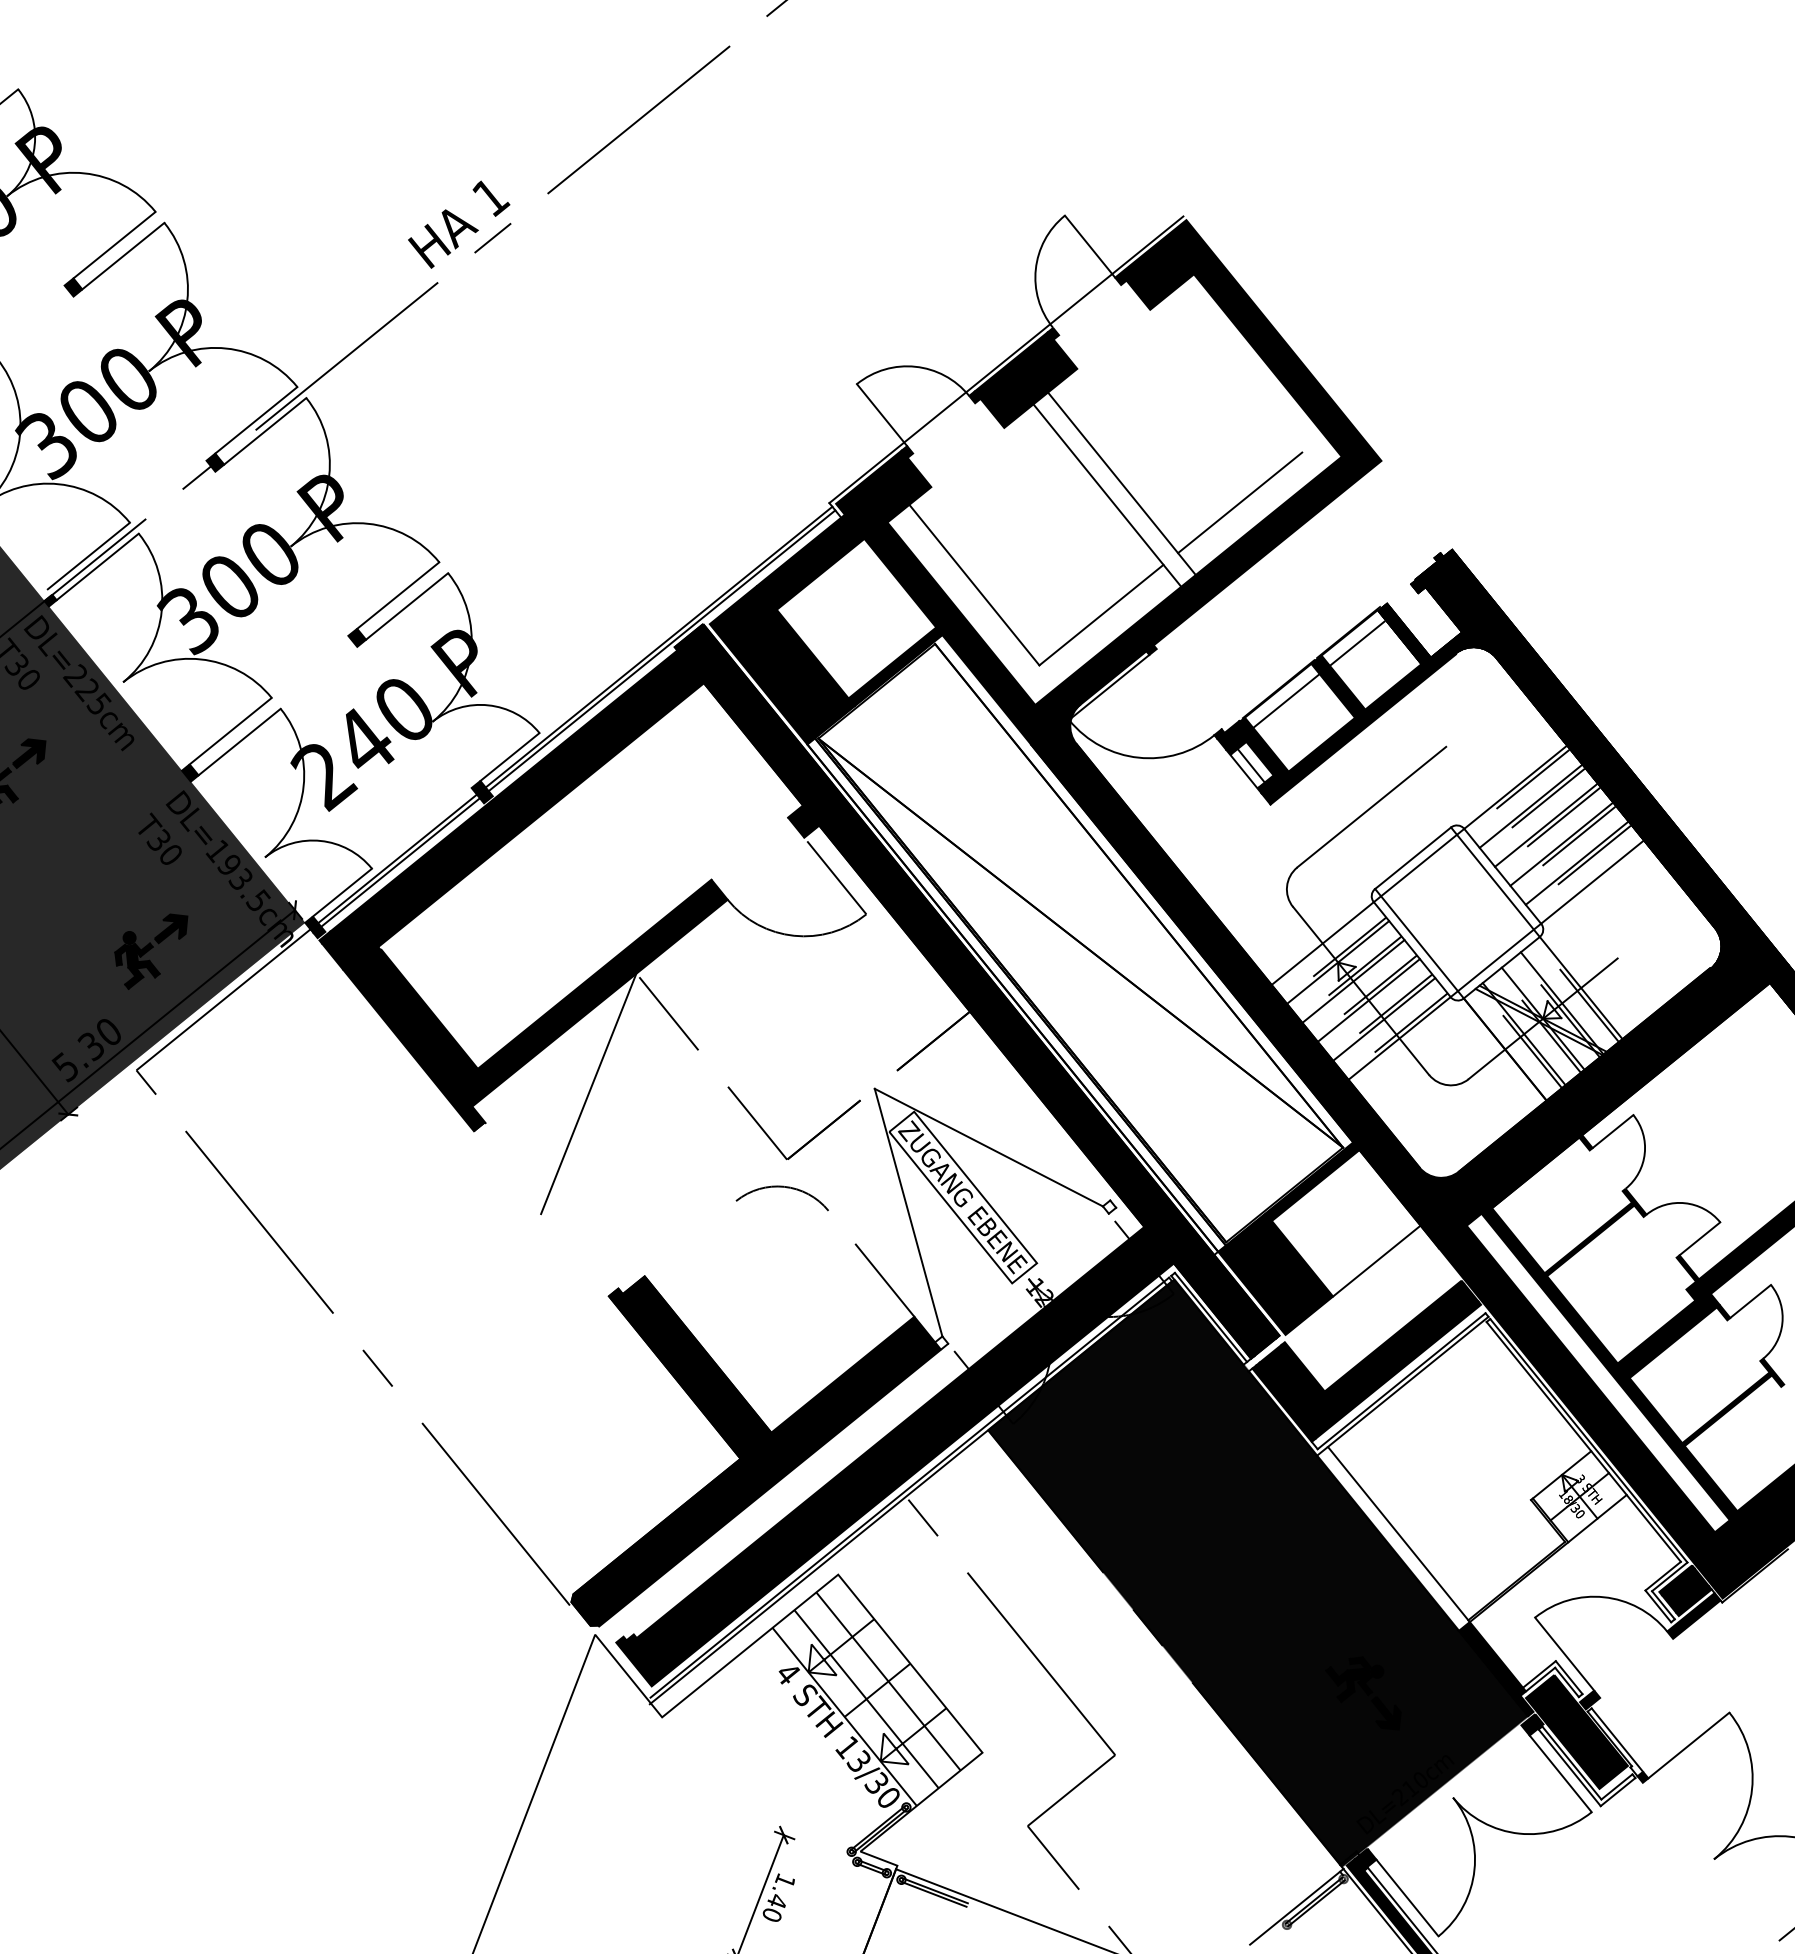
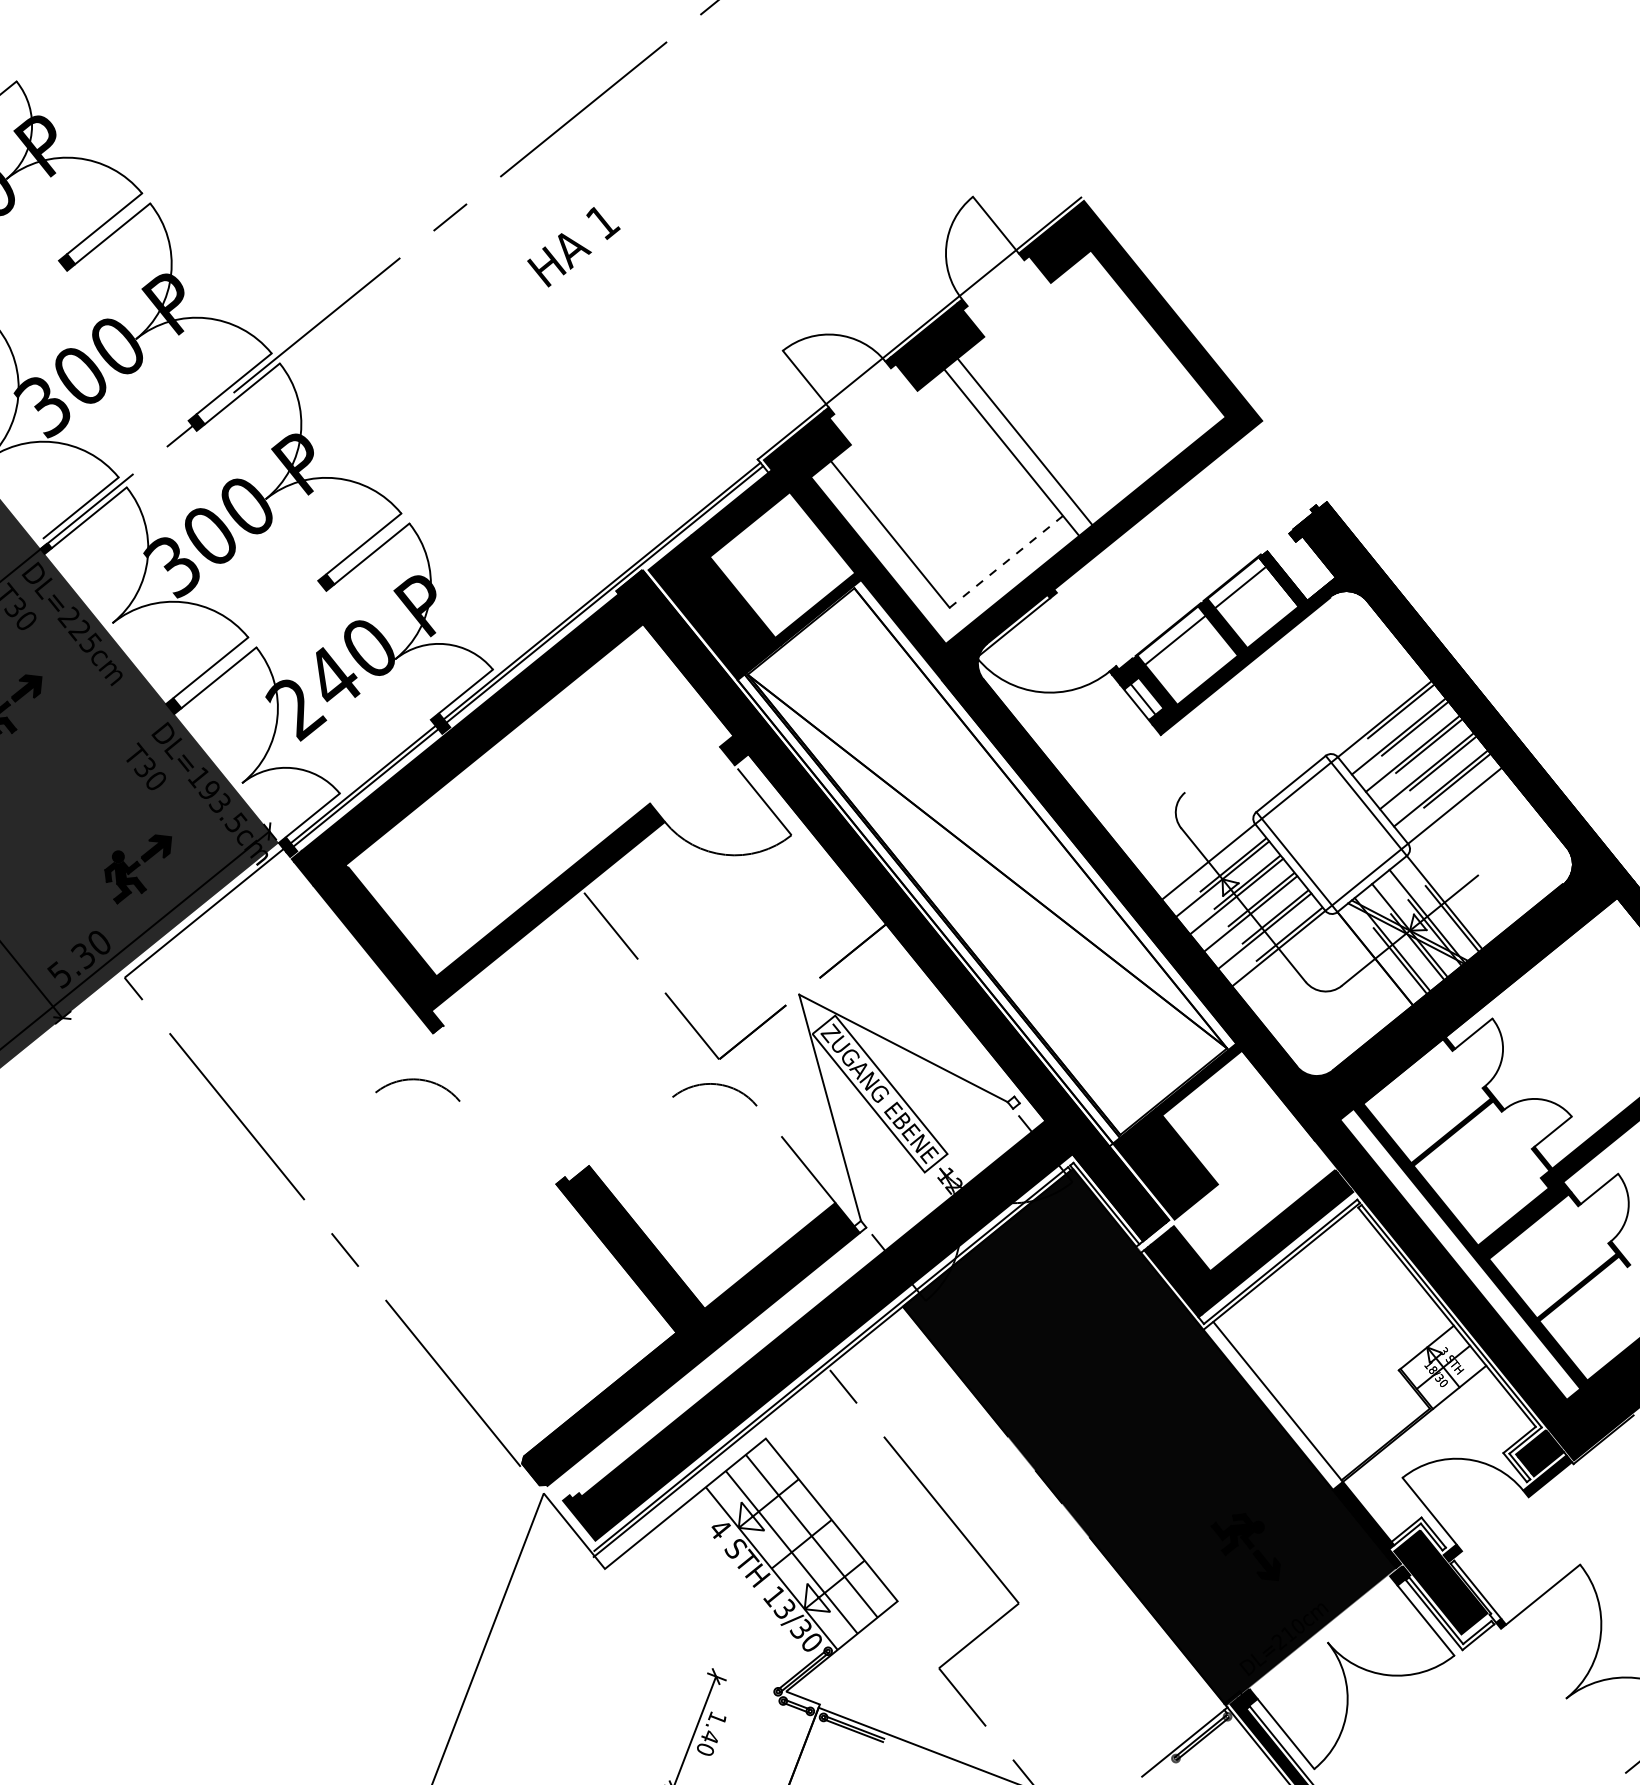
text: (459, 224) -> (574, 246), moved
line: (1240, 502) -> (1133, 458), removed
line: (1101, 615) -> (1006, 562), solid -> dashed
line: (1371, 806) -> (1253, 736), removed
line: (588, 1093) -> (537, 998), removed
arc: (456, 1182) -> (417, 1080), added
line: (1376, 1260) -> (1257, 1151), removed

